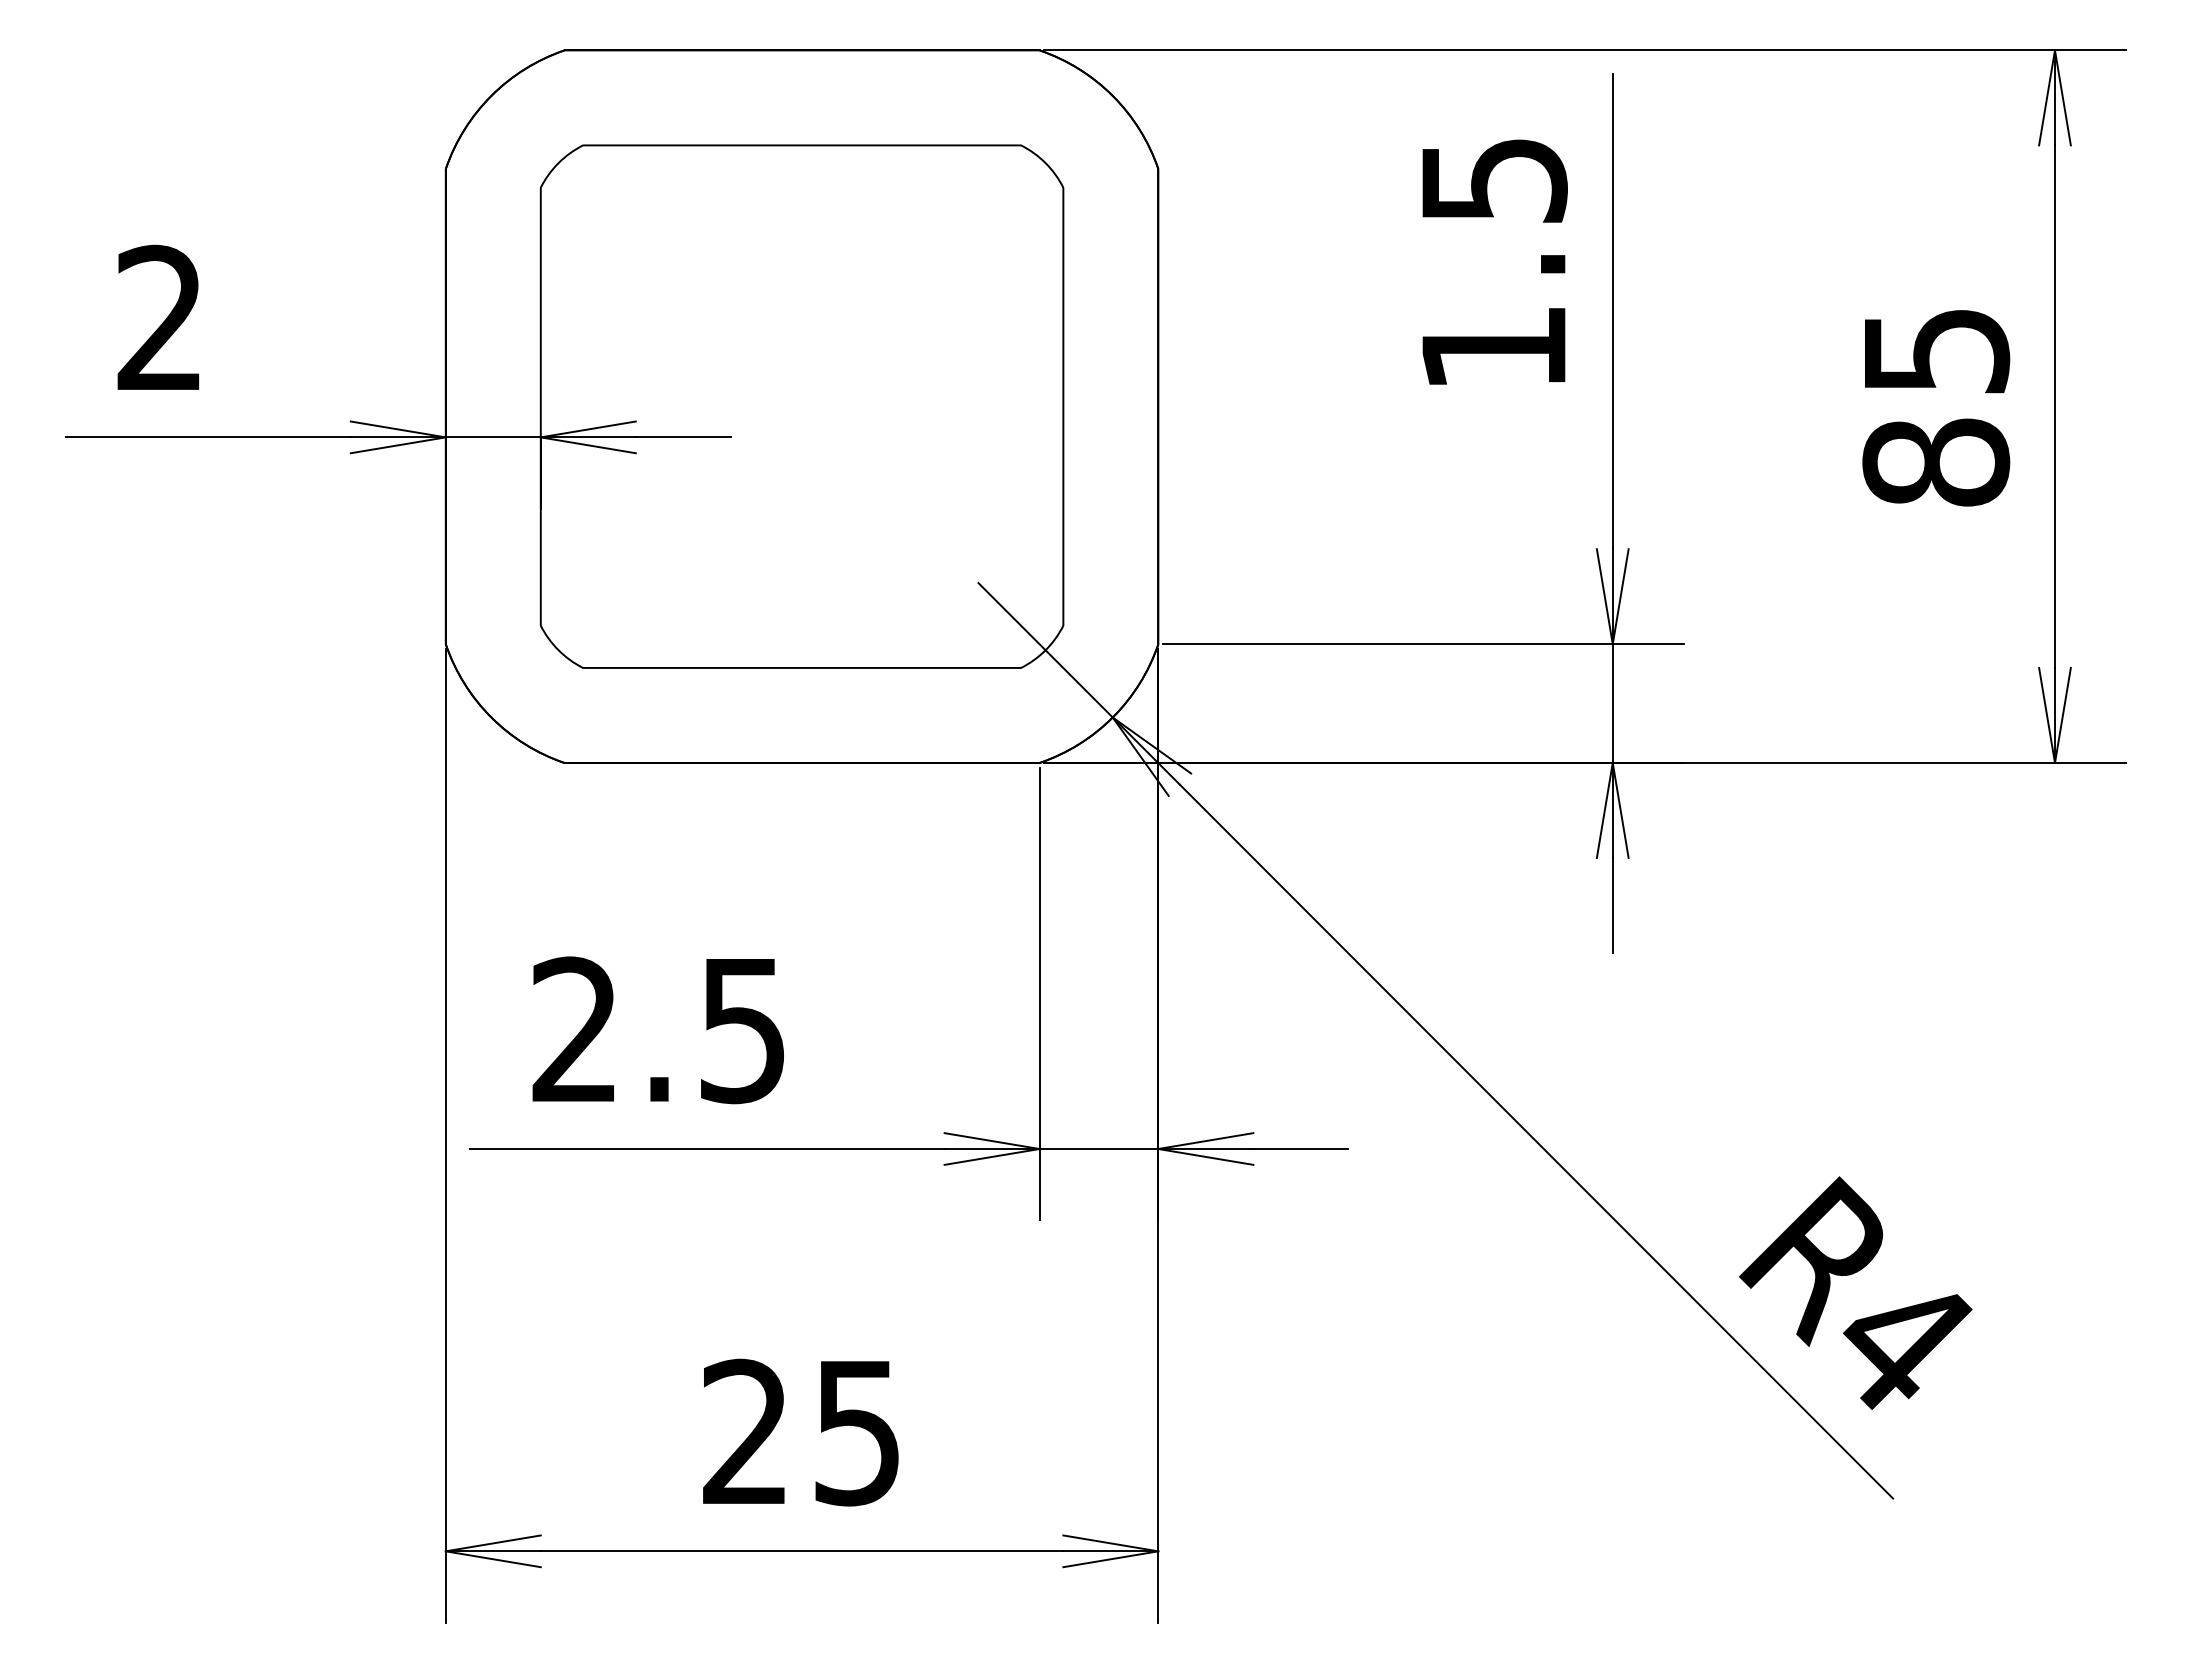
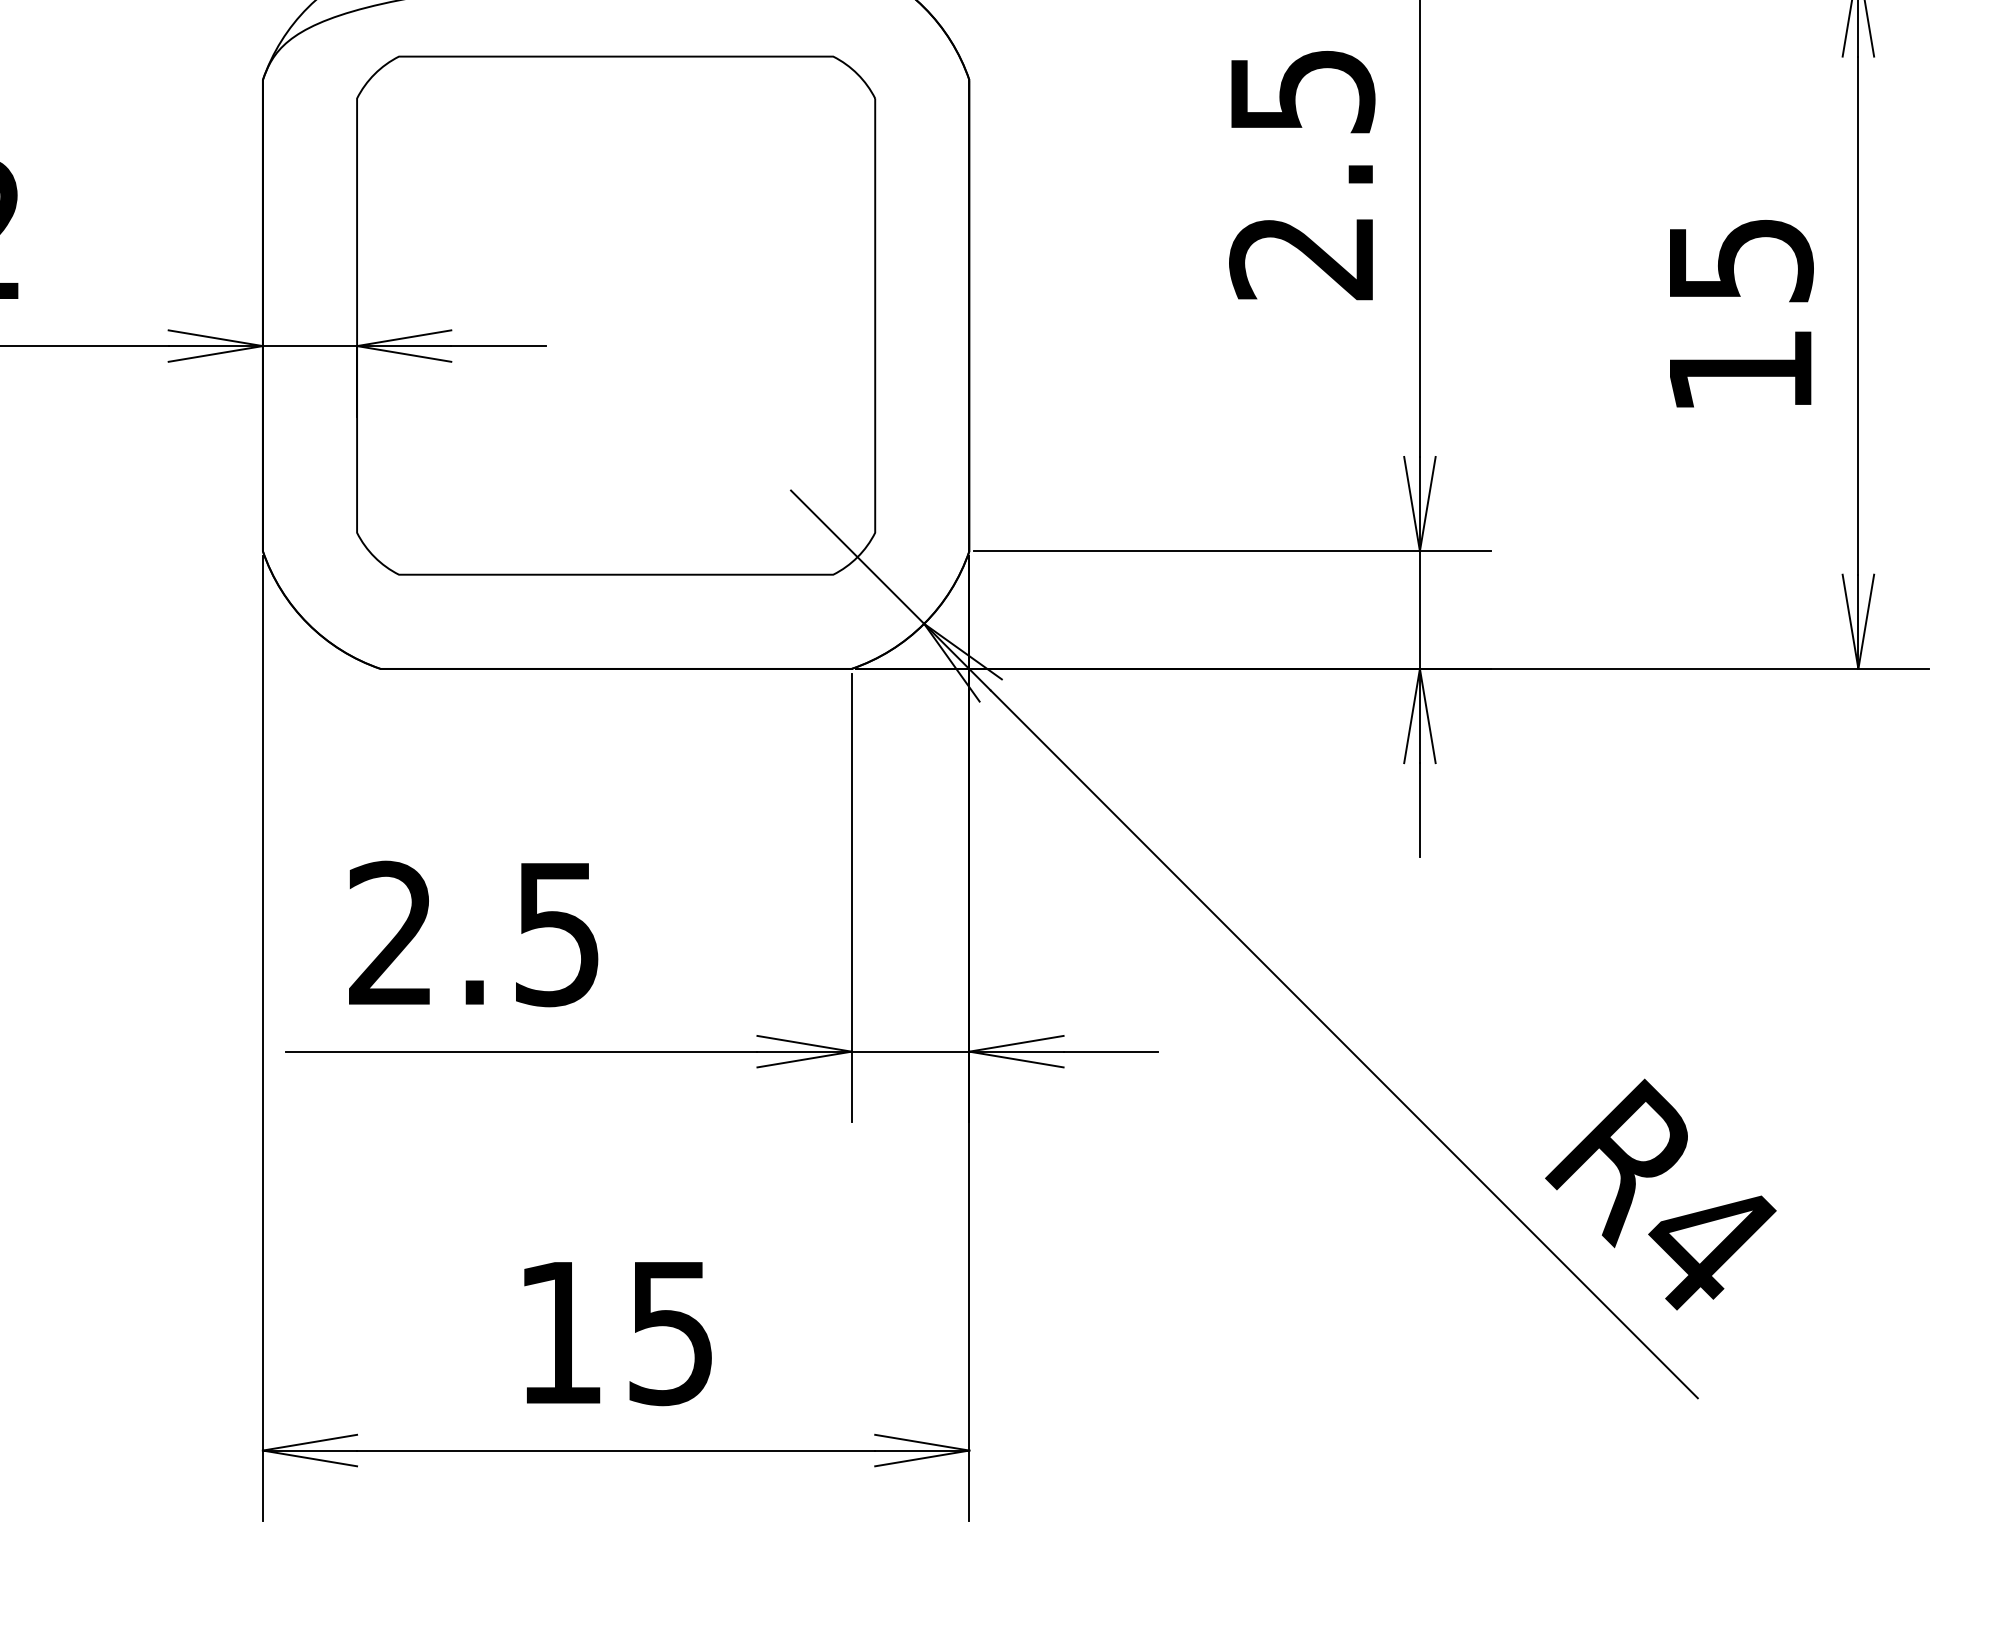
text: (1492, 349) -> (1300, 258), 1.5 -> 2.5
text: (1936, 462) -> (1740, 370), 85 -> 15
text: (744, 1430) -> (559, 1330), 25 -> 15

